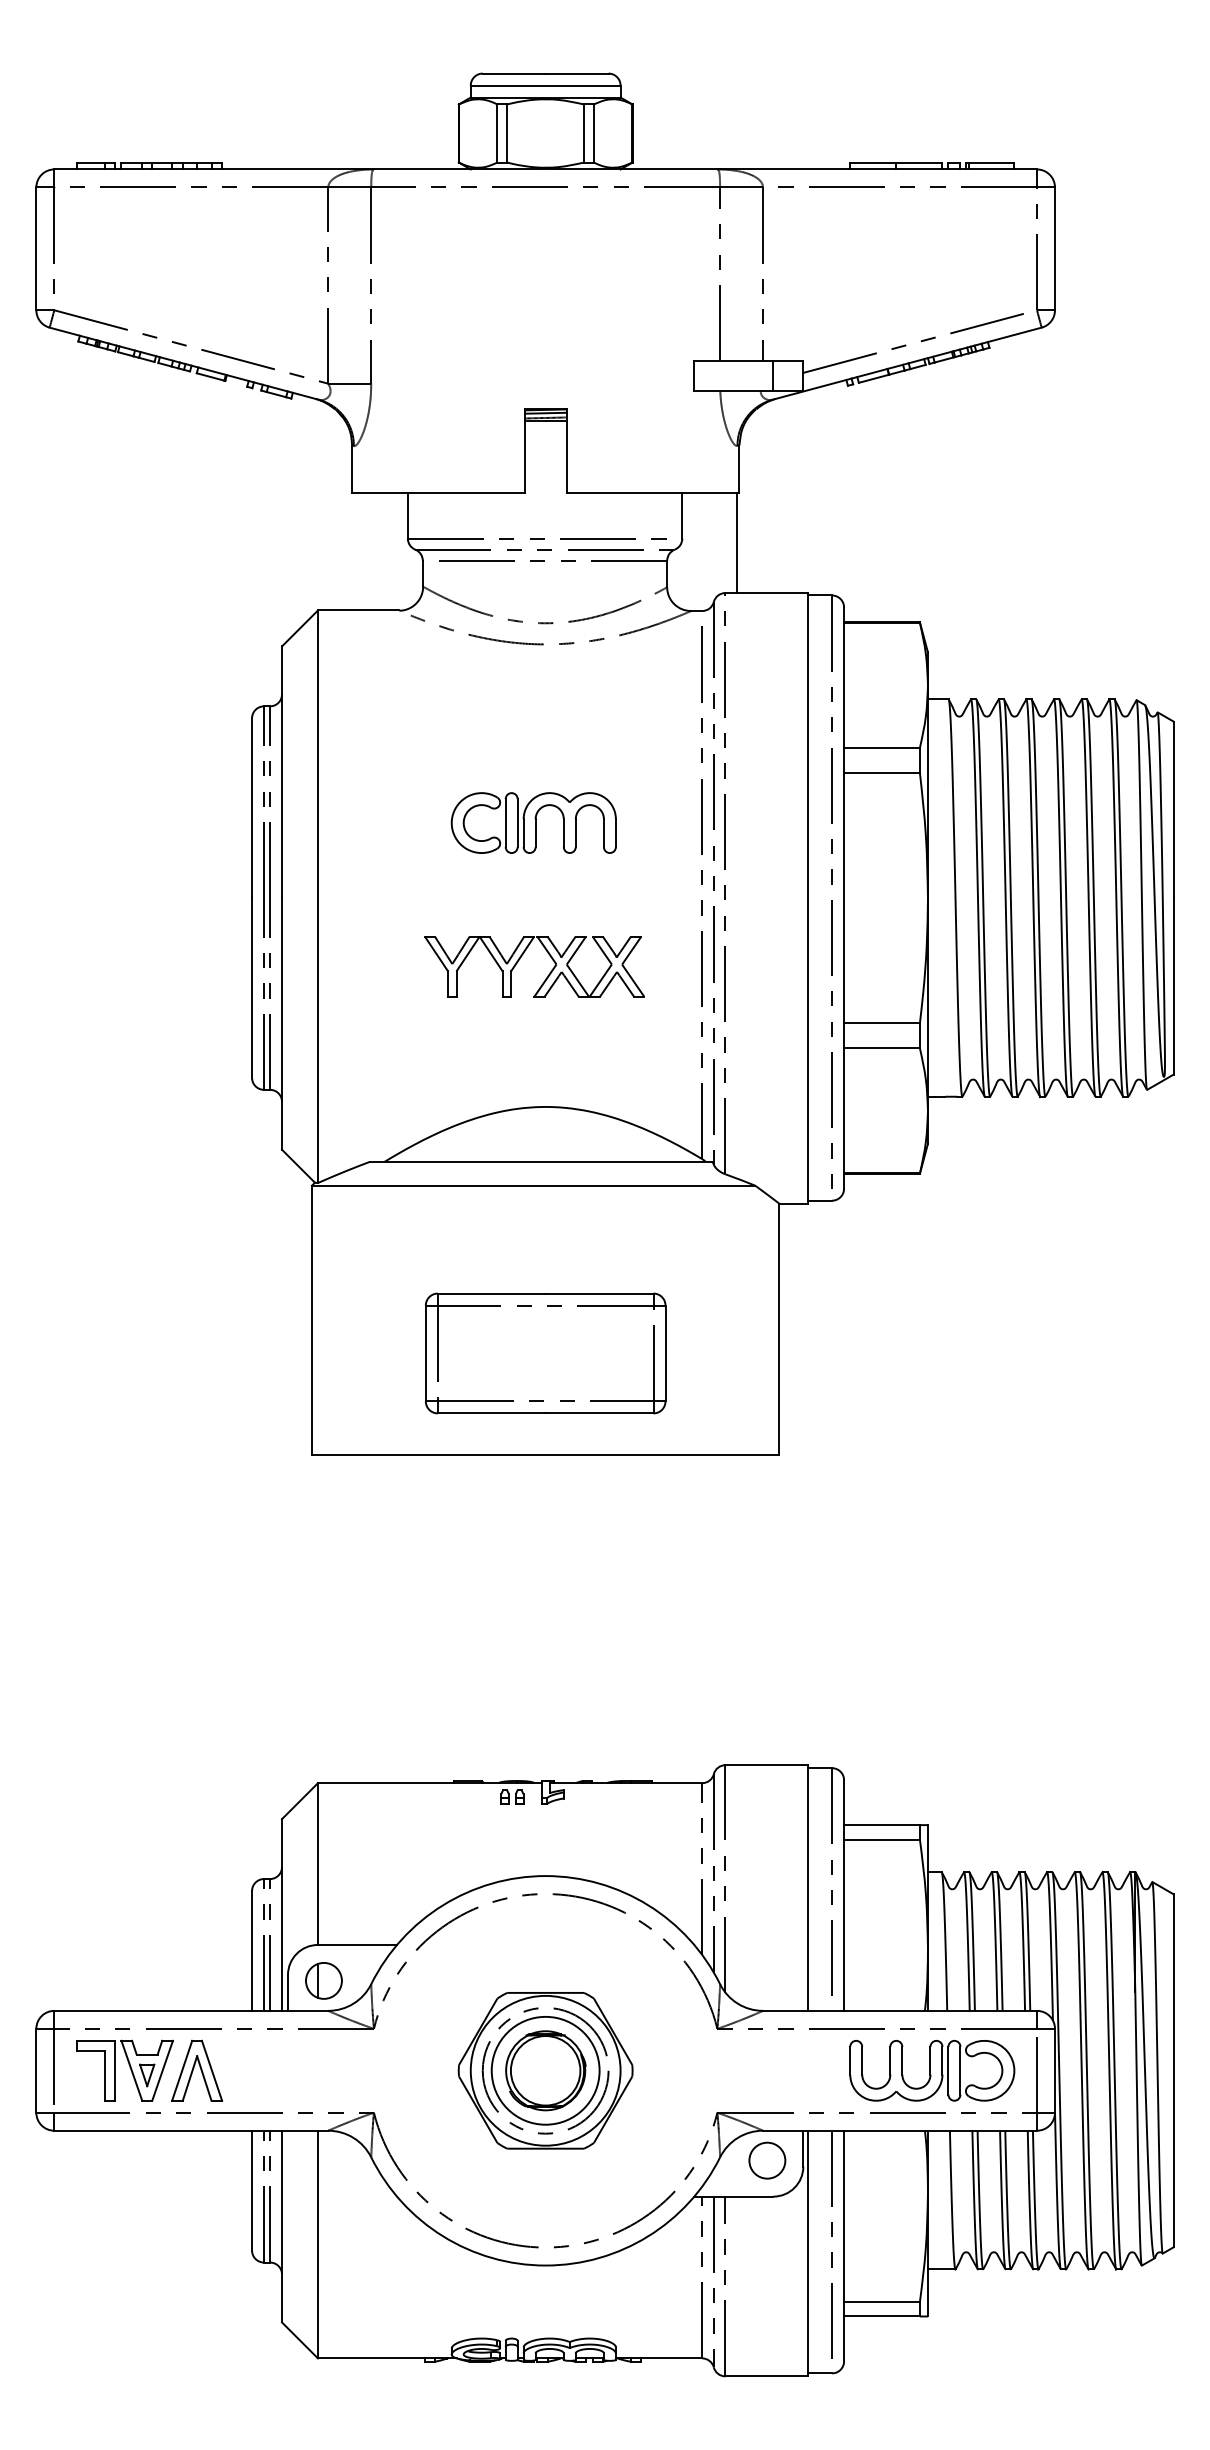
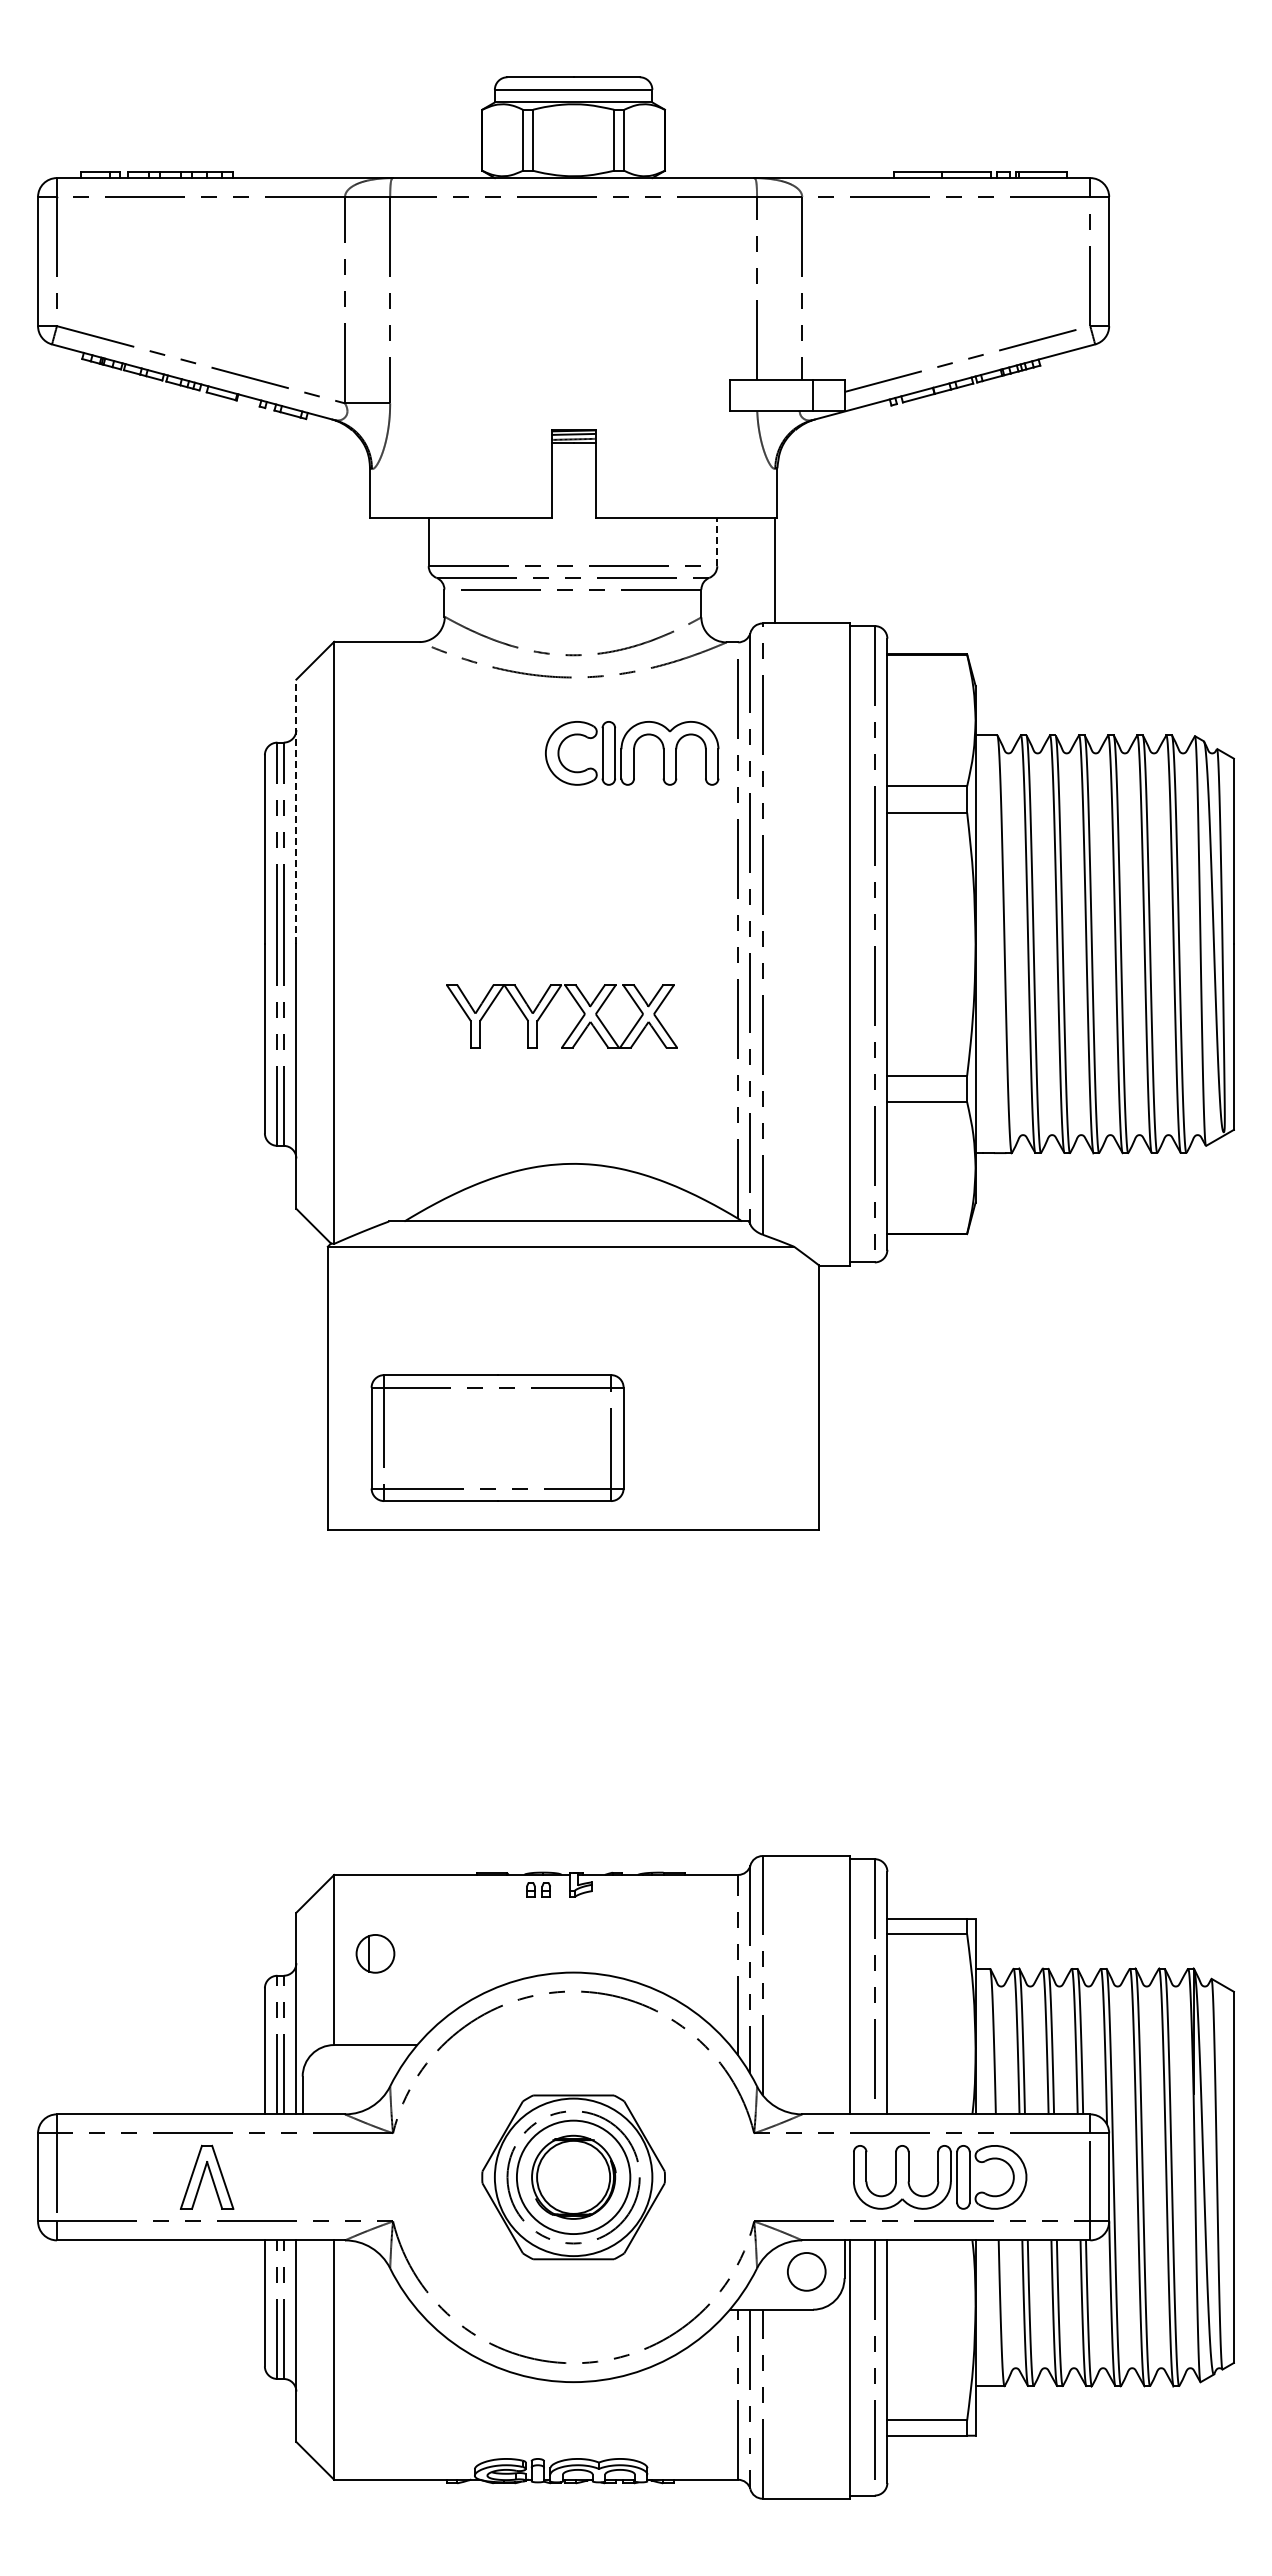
line: (682, 516) -> (717, 542), solid -> dashed
line: (282, 771) -> (296, 811), solid -> dashed
part: (534, 823) -> (632, 753), moved
part: (545, 1352) -> (497, 1437), moved
part: (323, 1980) -> (375, 1953), moved
part: (125, 2069) -> (131, 2176), removed
part: (932, 2070) -> (940, 2177), moved

